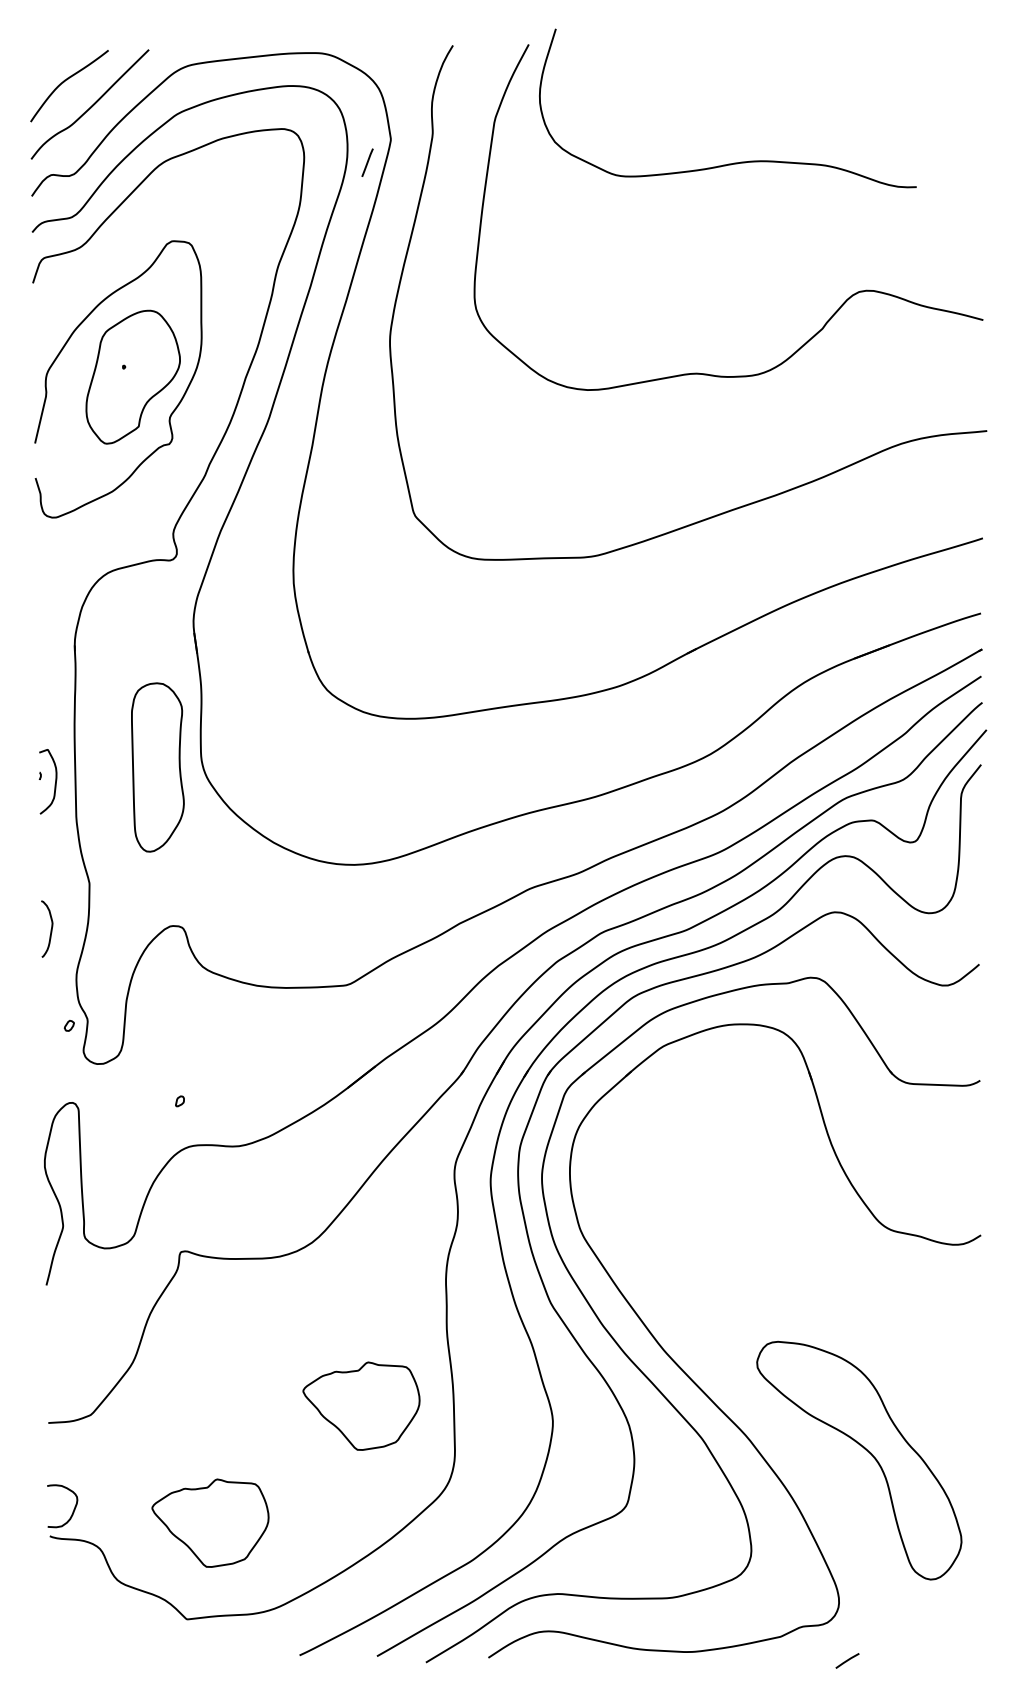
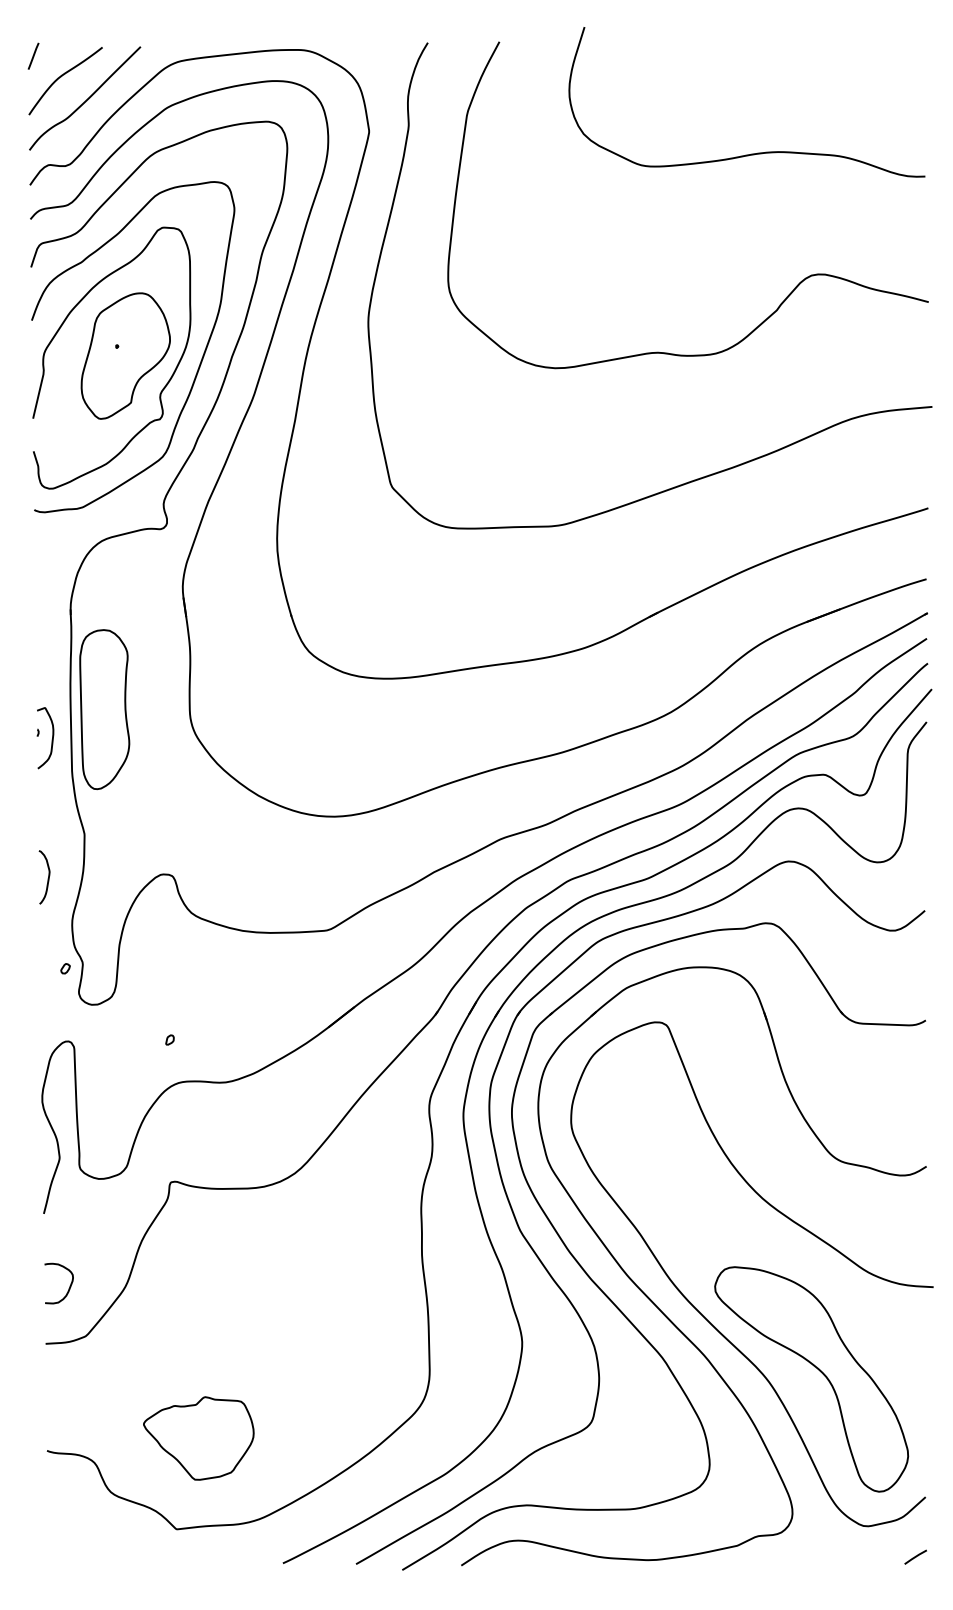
line: (367, 162) -> (33, 56), moved
curve: (734, 162) -> (753, 153), moved
curve: (208, 392) -> (196, 370), added
part: (157, 767) -> (104, 709), moved
curve: (748, 1396) -> (706, 1318), added
part: (361, 1405) -> (341, 1327), removed
curve: (72, 1511) -> (68, 1288), moved
line: (847, 1660) -> (915, 1556), moved

